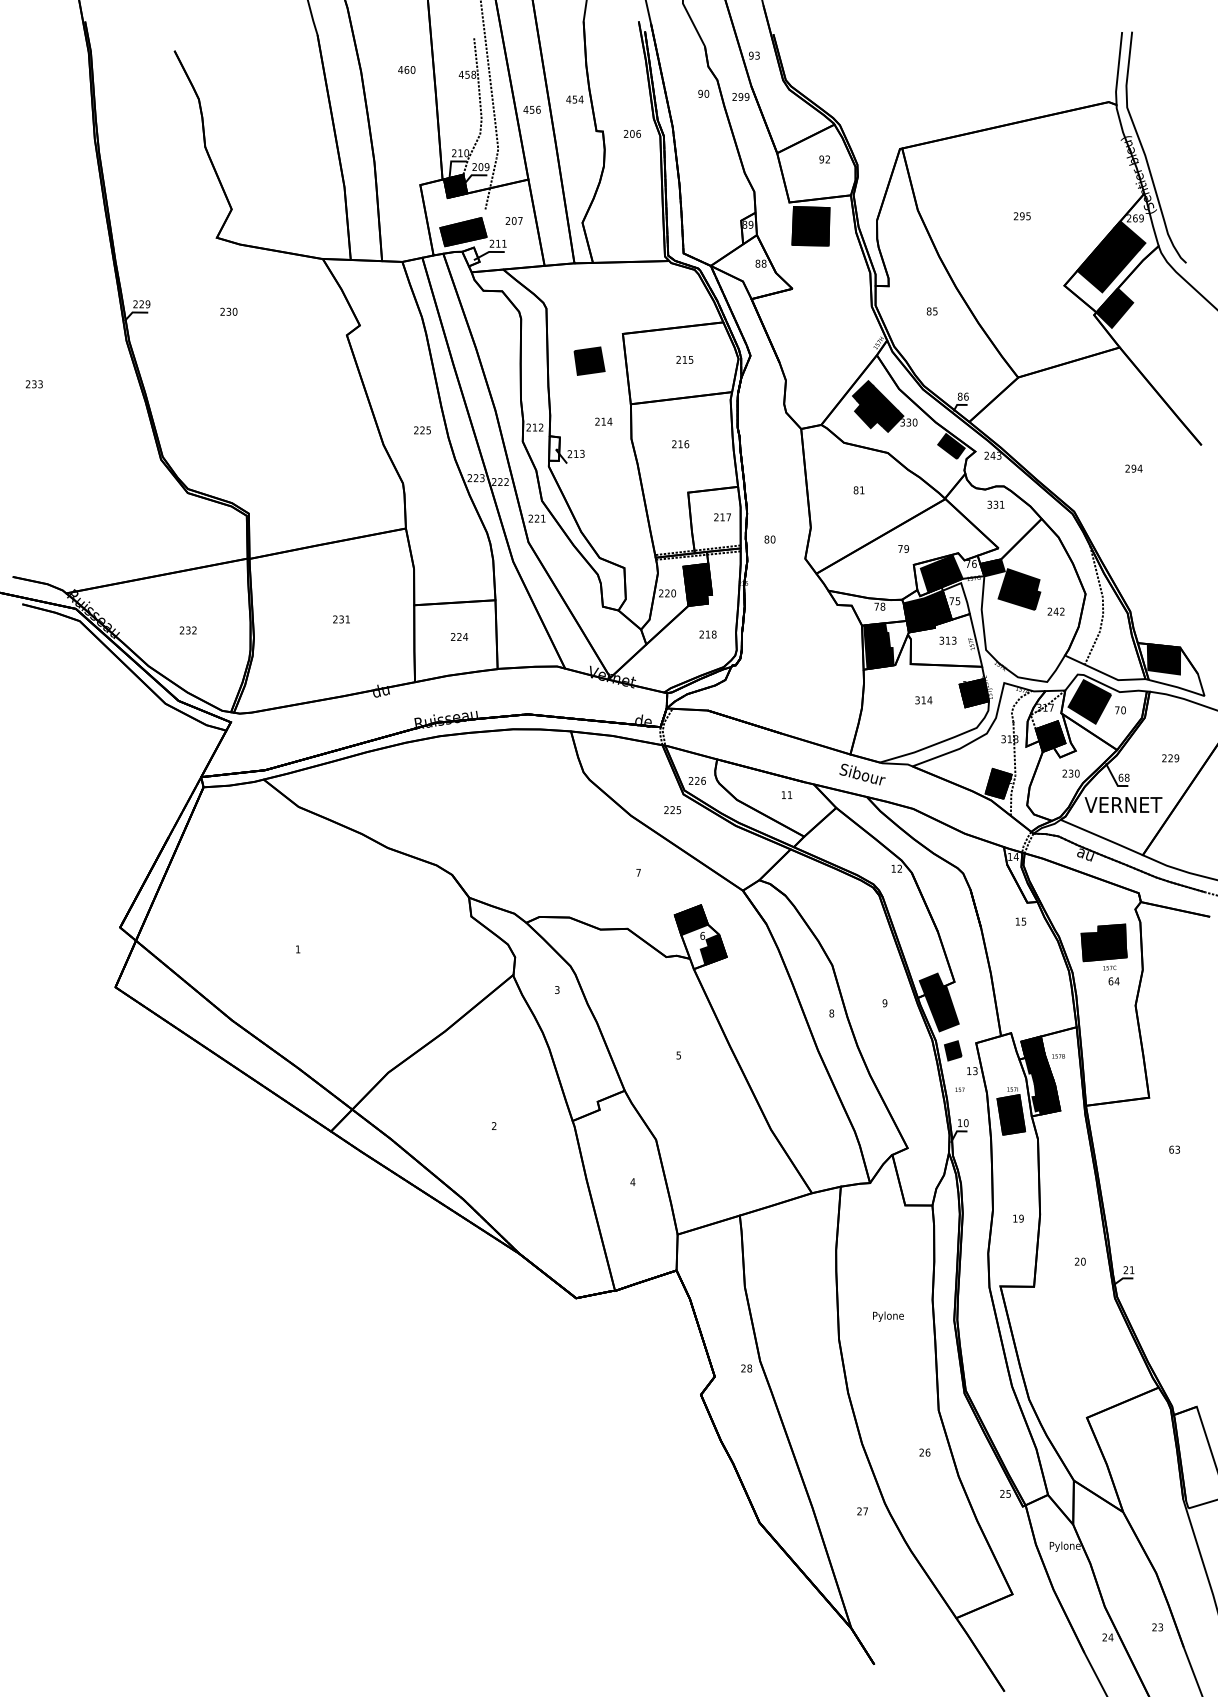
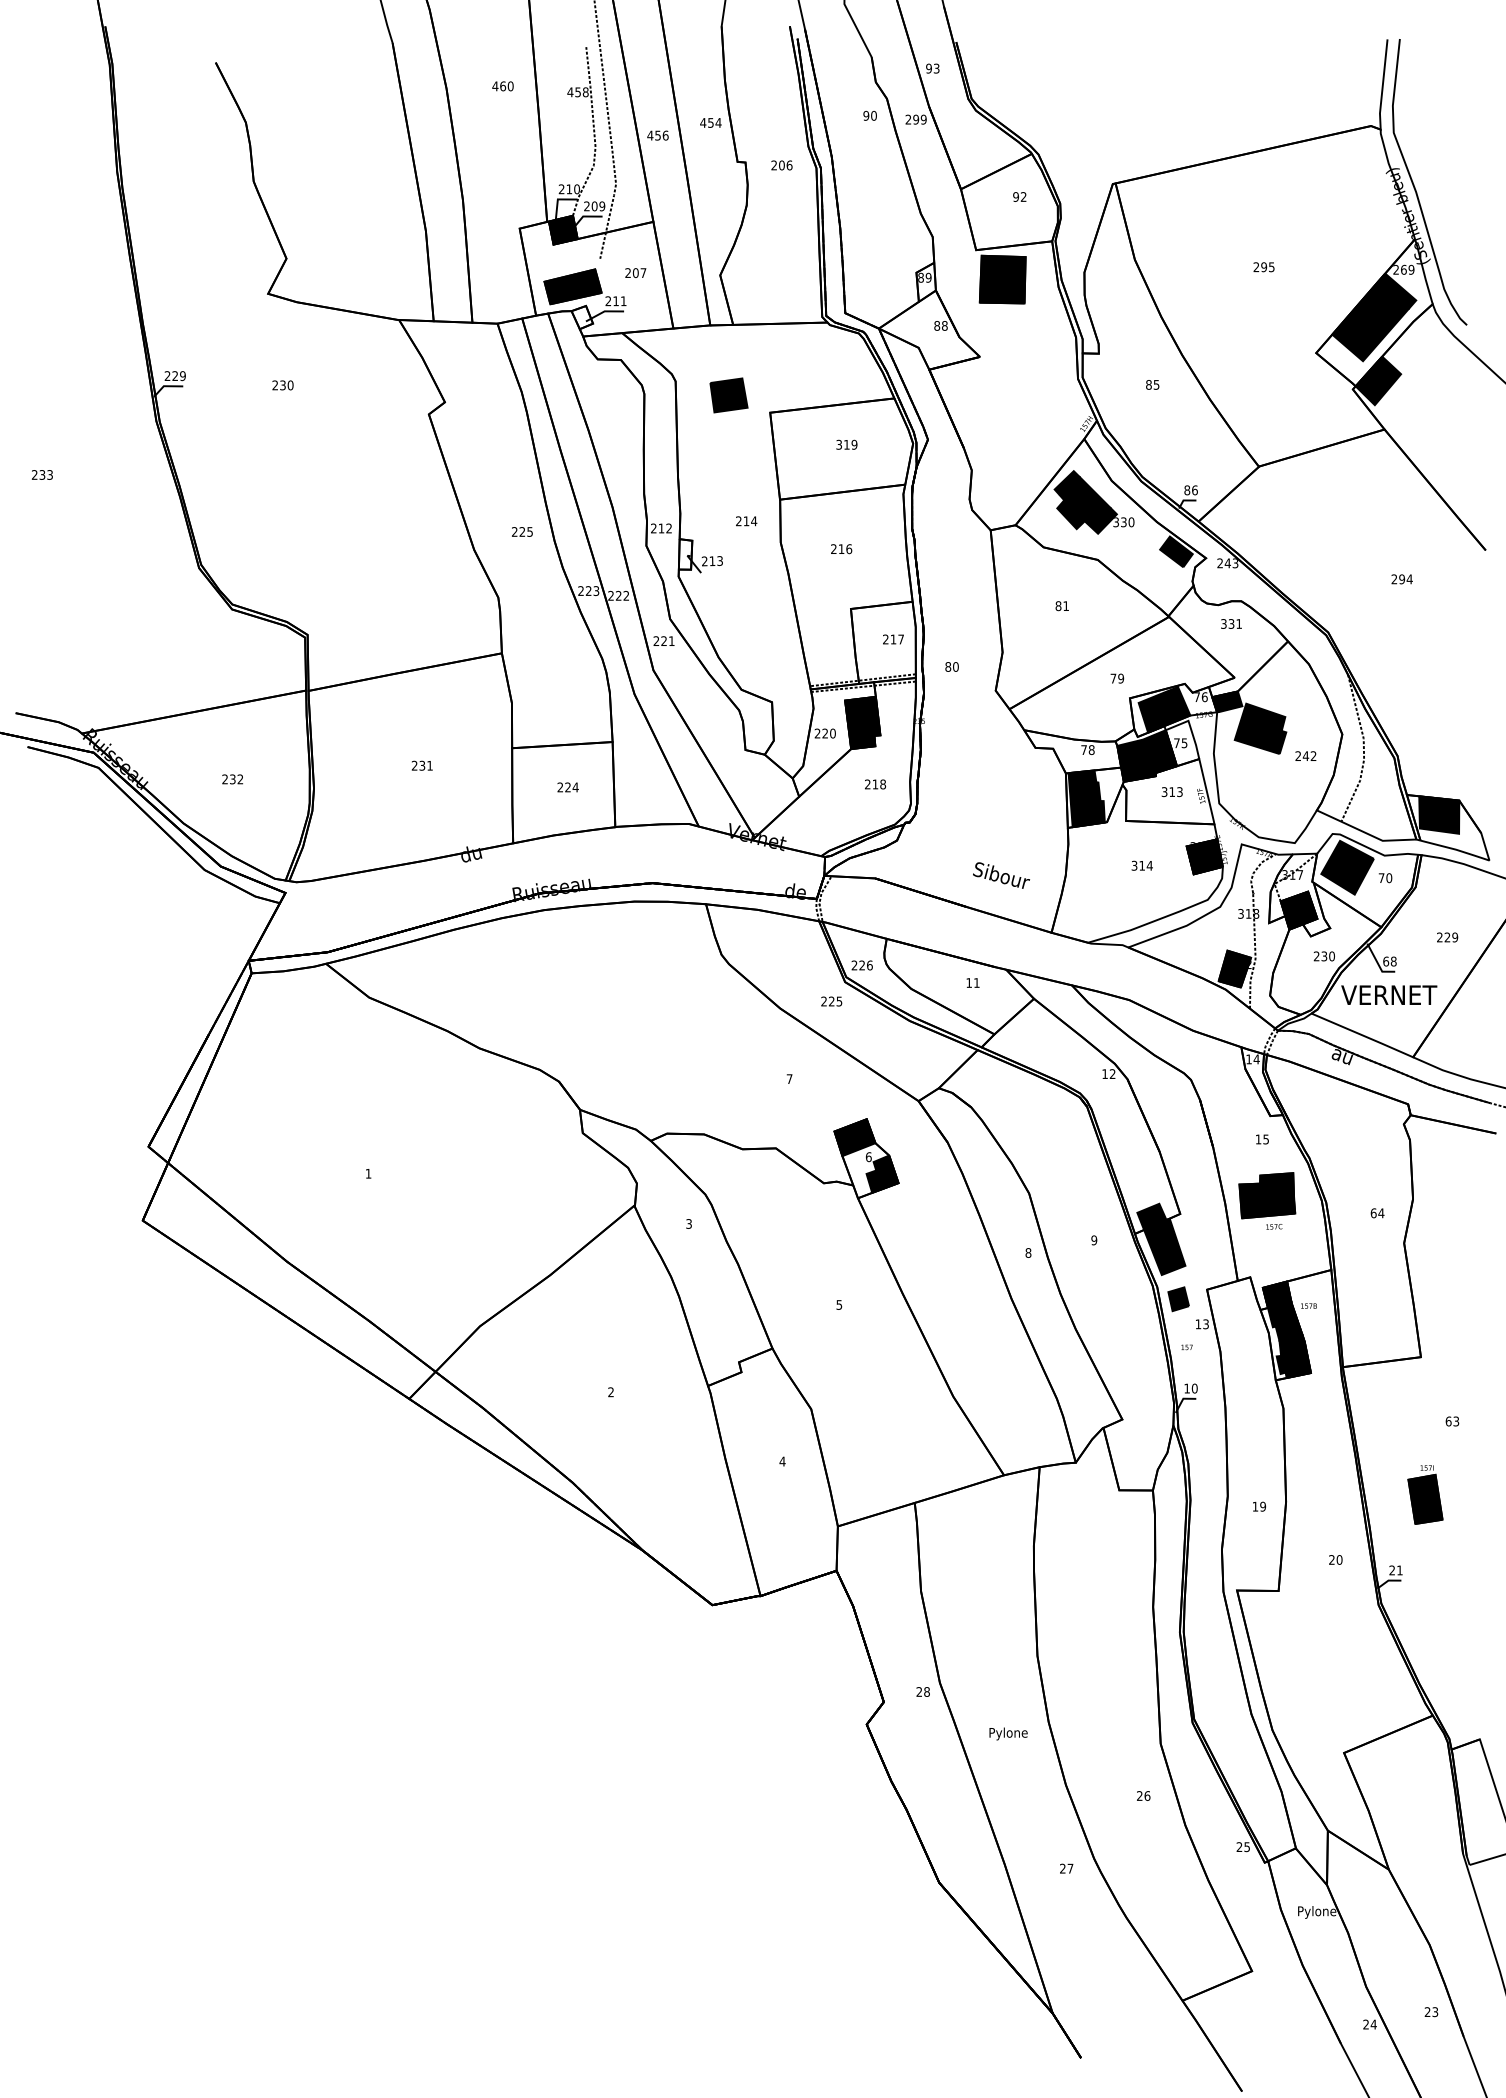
text: (684, 359) -> (846, 444), 215 -> 319
part: (589, 361) -> (728, 395), moved
text: (862, 774) -> (1001, 875), moved
part: (1104, 946) -> (1267, 1200), moved
part: (1011, 1110) -> (1425, 1494), moved
text: (888, 1316) -> (1008, 1733), moved

